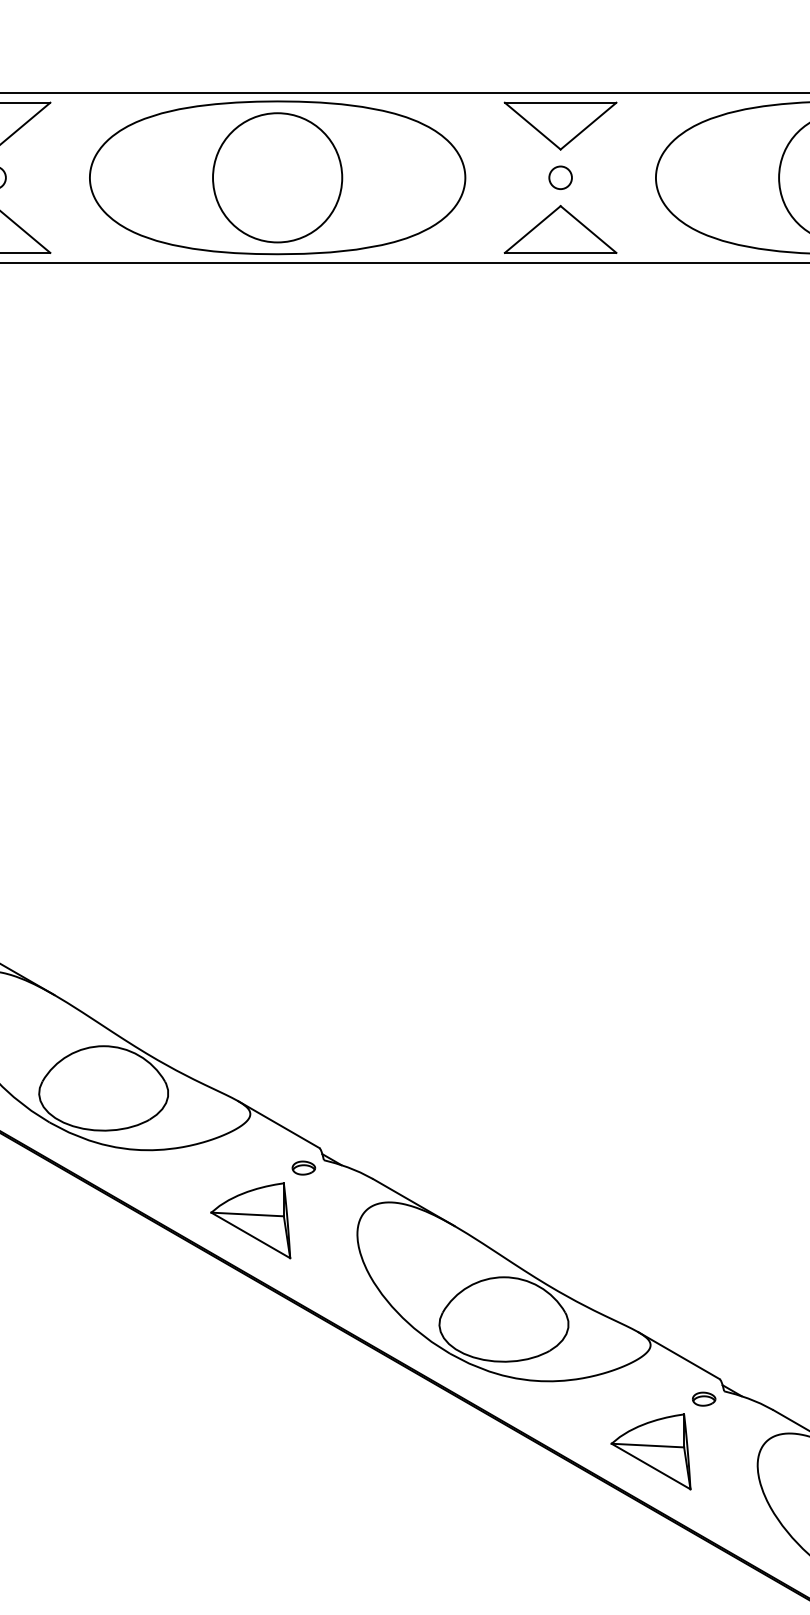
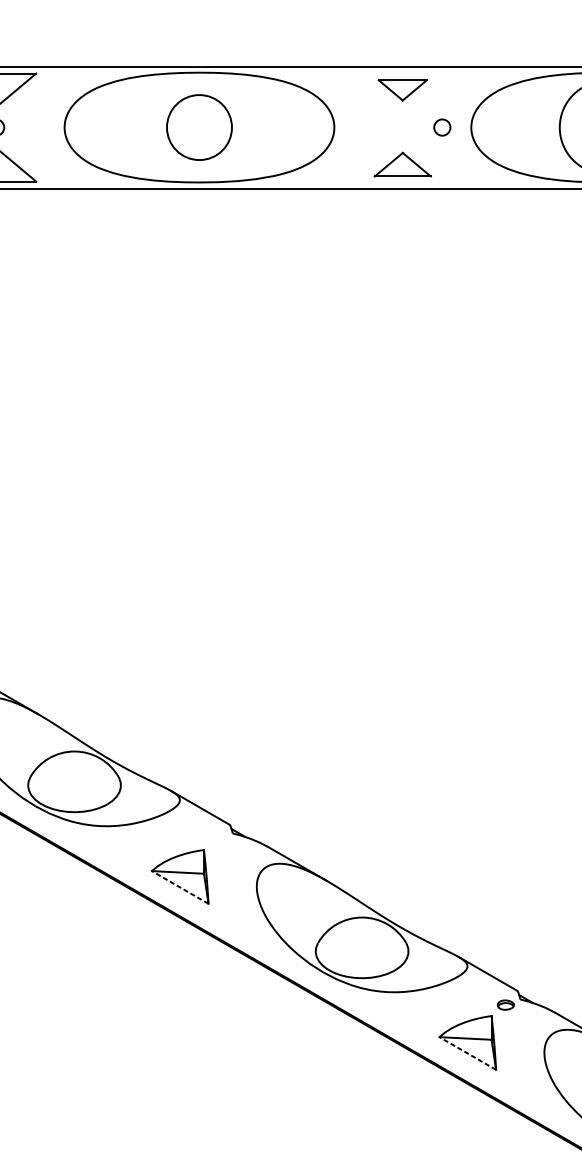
part: (560, 125) -> (402, 89), size x0.6
circle: (277, 177) -> (199, 127), size x0.7
circle: (560, 177) -> (442, 127), moved
part: (560, 229) -> (402, 164), size x0.7
part: (303, 1167) -> (218, 838), removed
line: (250, 1235) -> (179, 887), solid -> dashed
line: (651, 1466) -> (468, 1053), solid -> dashed

